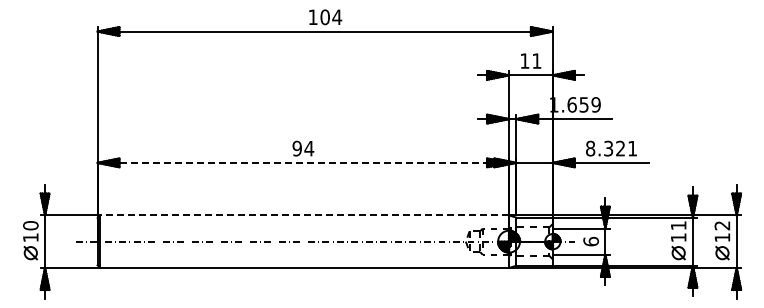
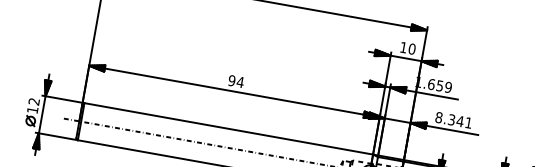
text: (536, 60) -> (411, 48), 11 -> 10
text: (620, 148) -> (460, 121), 8.321 -> 8.341
line: (303, 162) -> (234, 91), dashed -> solid
line: (304, 215) -> (228, 128), dashed -> solid
text: (30, 225) -> (34, 101), 10 -> 12

